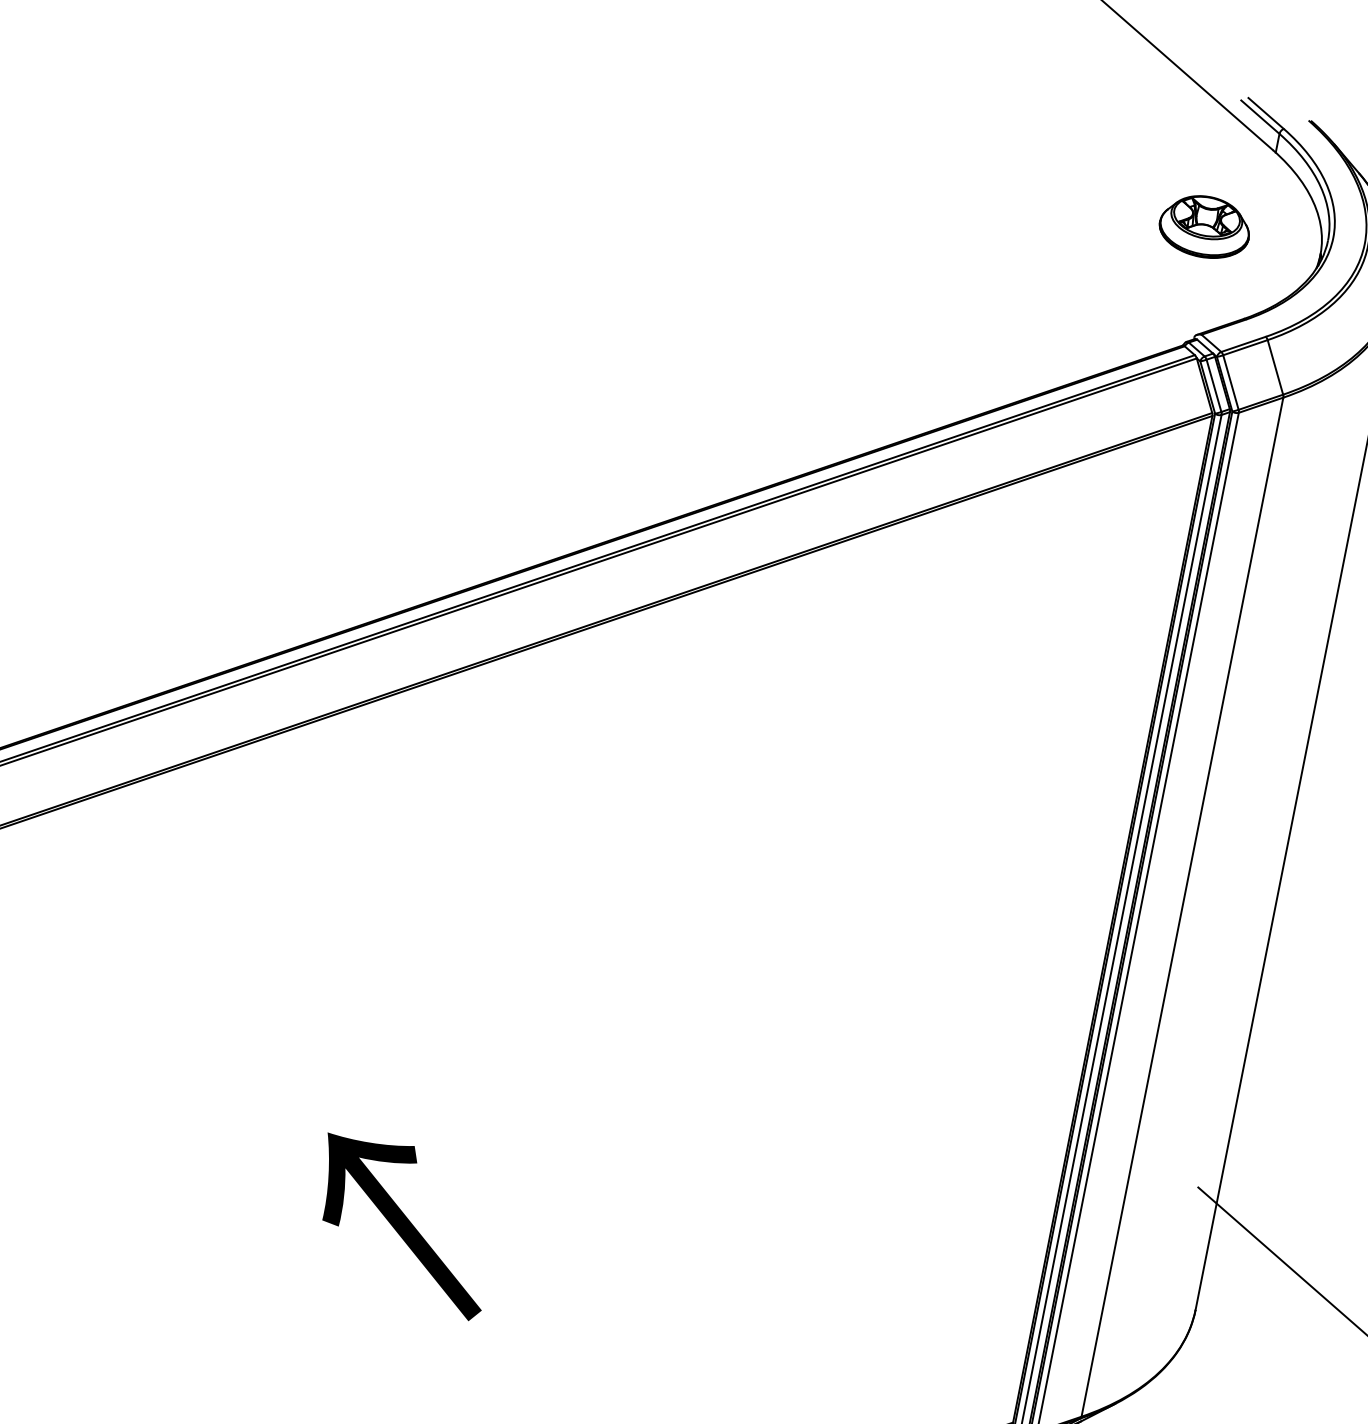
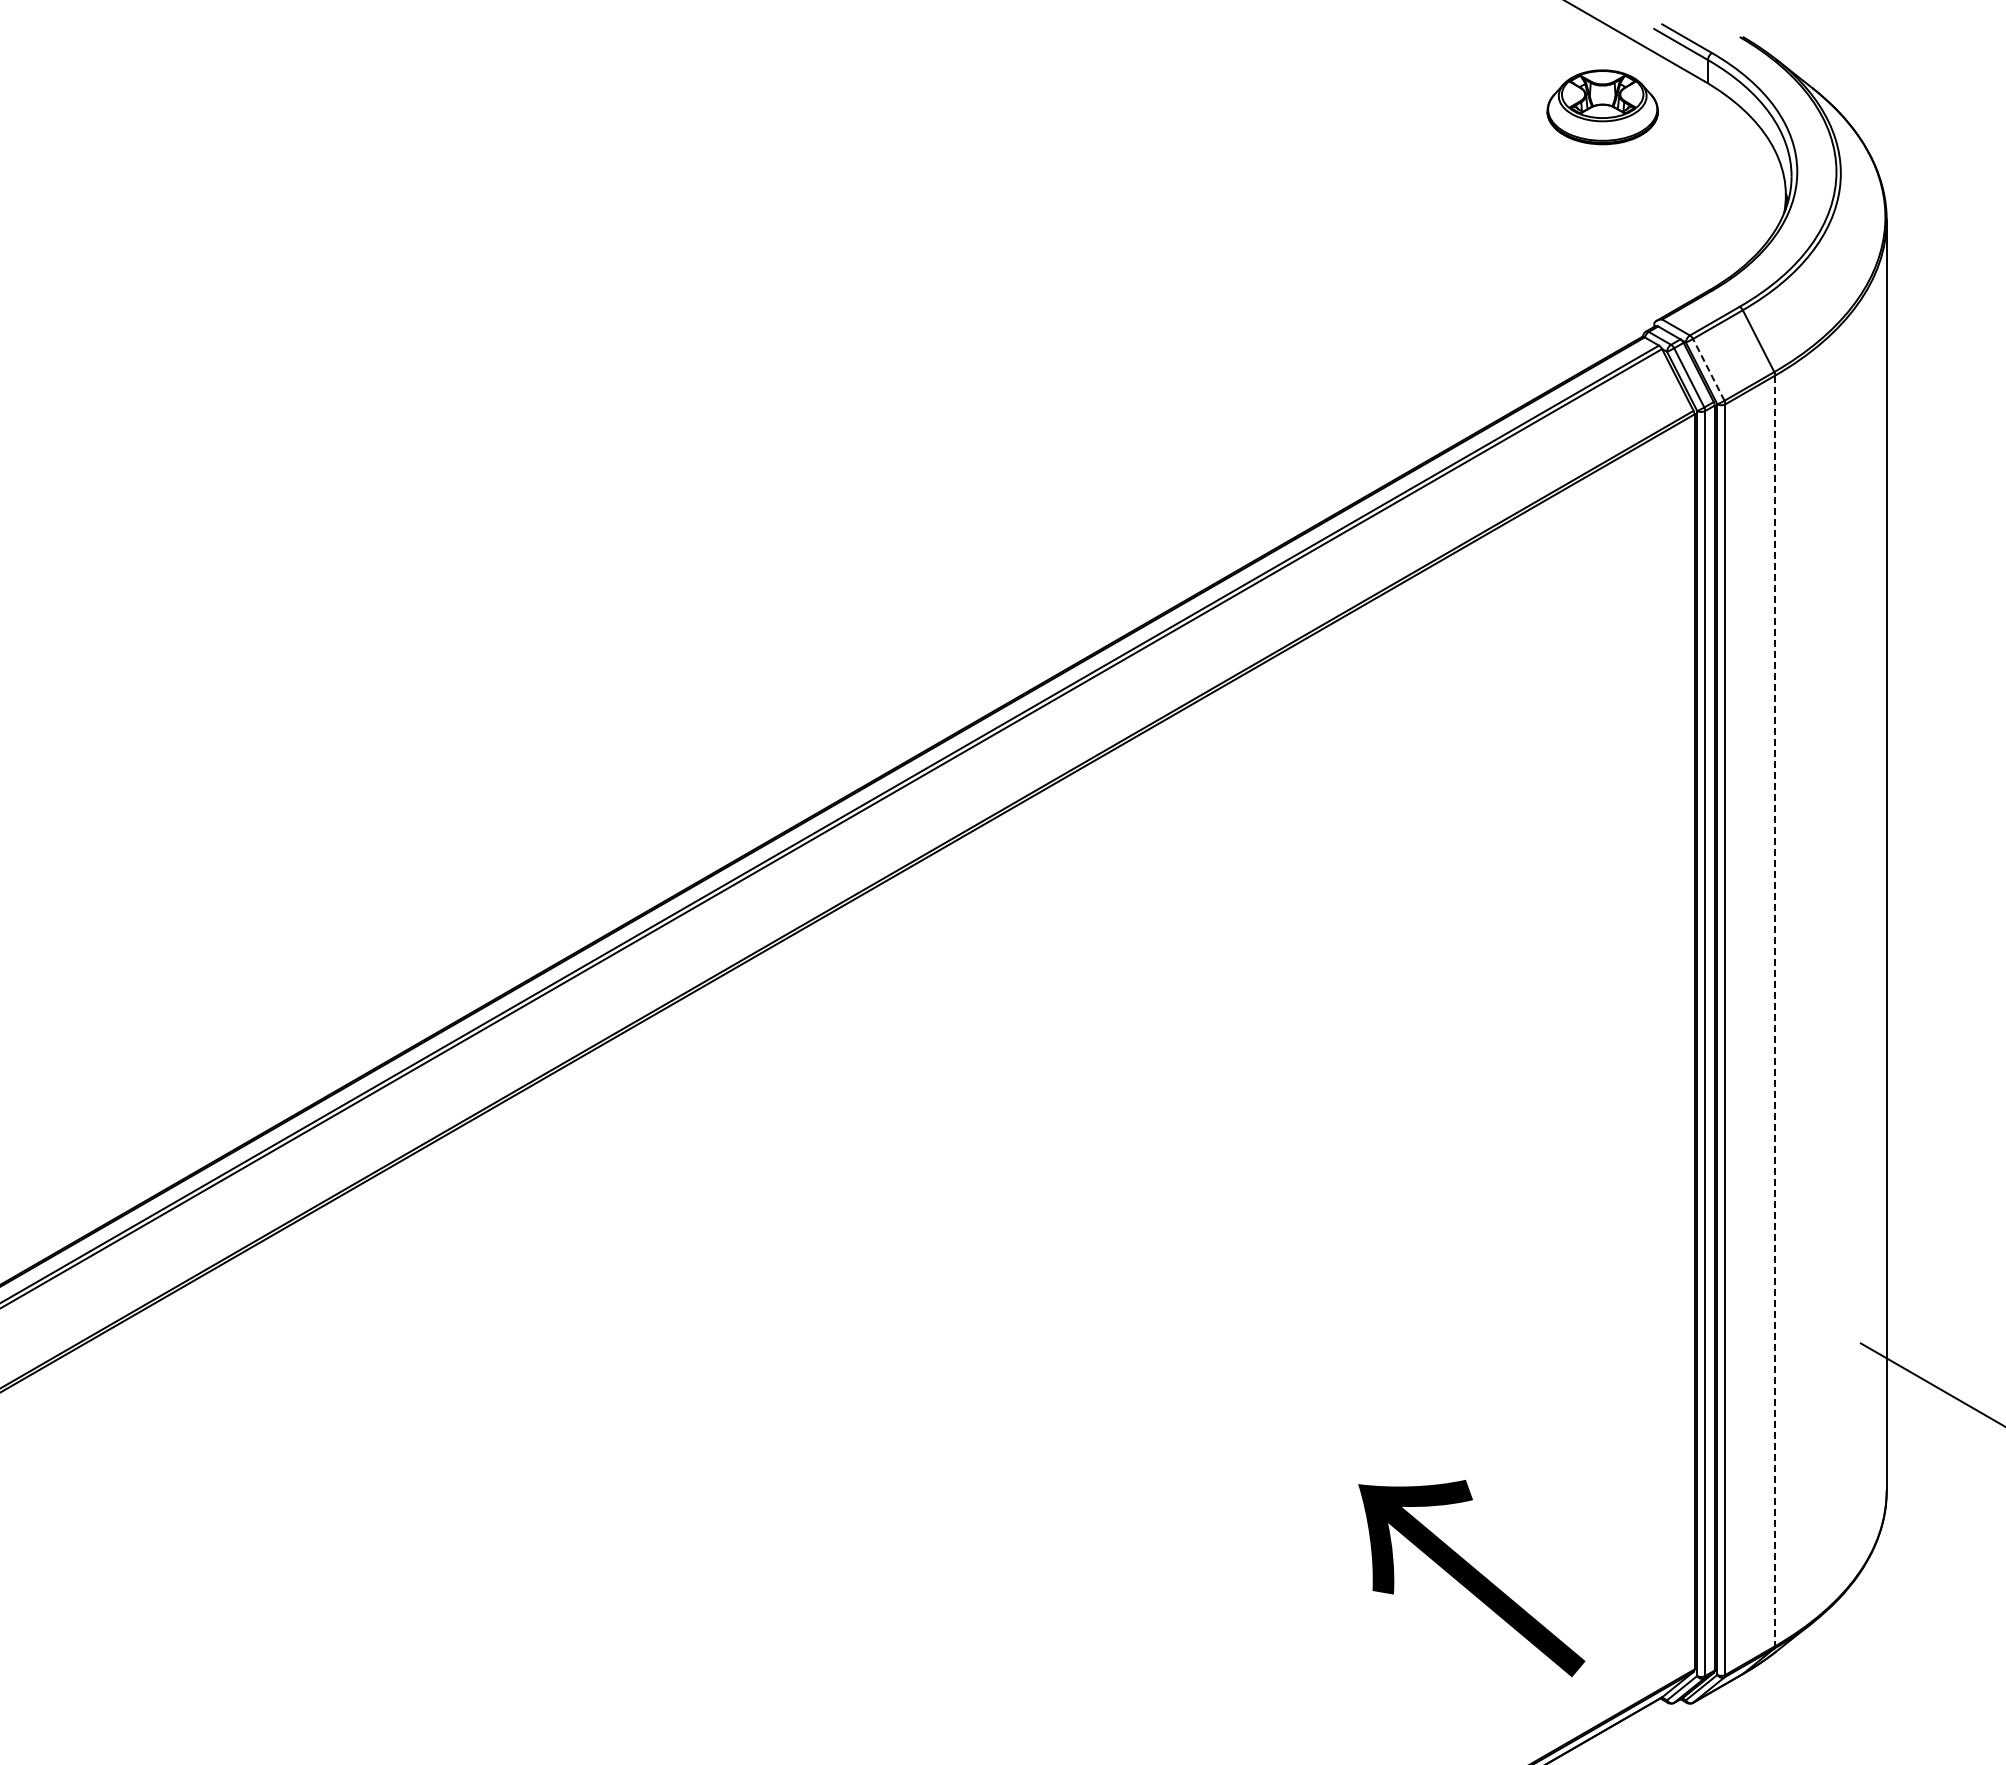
part: (1204, 227) -> (1602, 107), moved
line: (1230, 382) -> (1708, 369), solid -> dashed
line: (1182, 907) -> (1775, 1011), solid -> dashed
text: (403, 1225) -> (1471, 1577), moved

